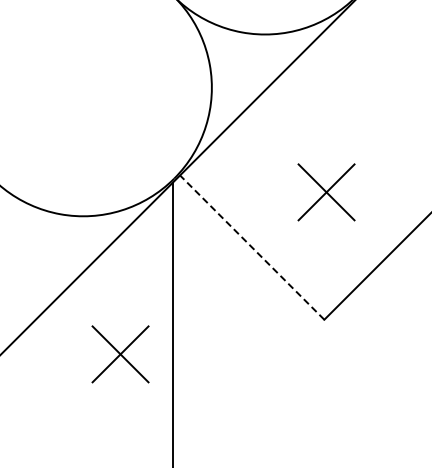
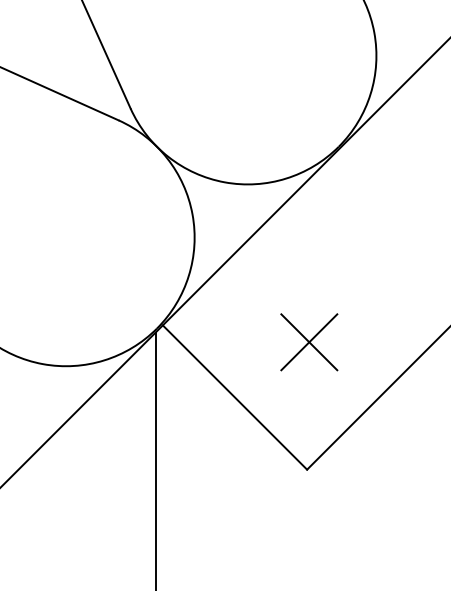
line: (251, 247) -> (234, 397), dashed -> solid
part: (120, 354) -> (103, 504), removed

